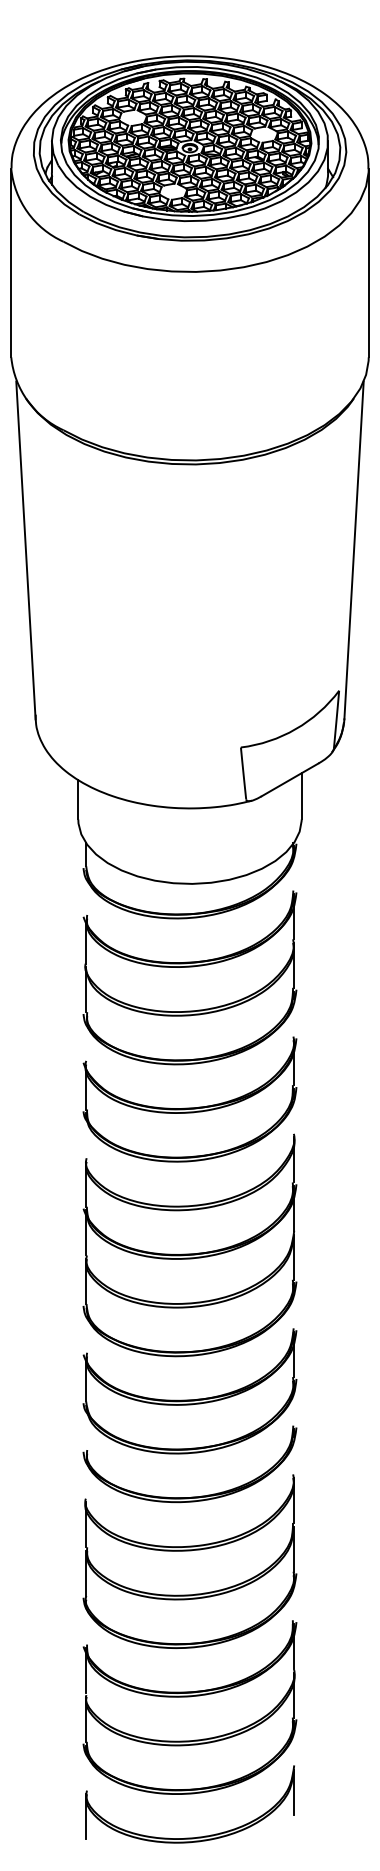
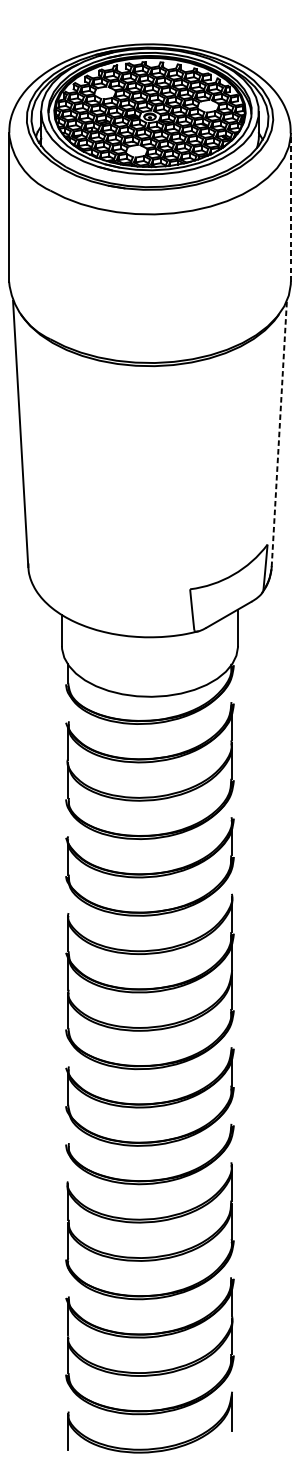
line: (368, 262) -> (290, 206), solid -> dashed
line: (354, 549) -> (279, 433), solid -> dashed

